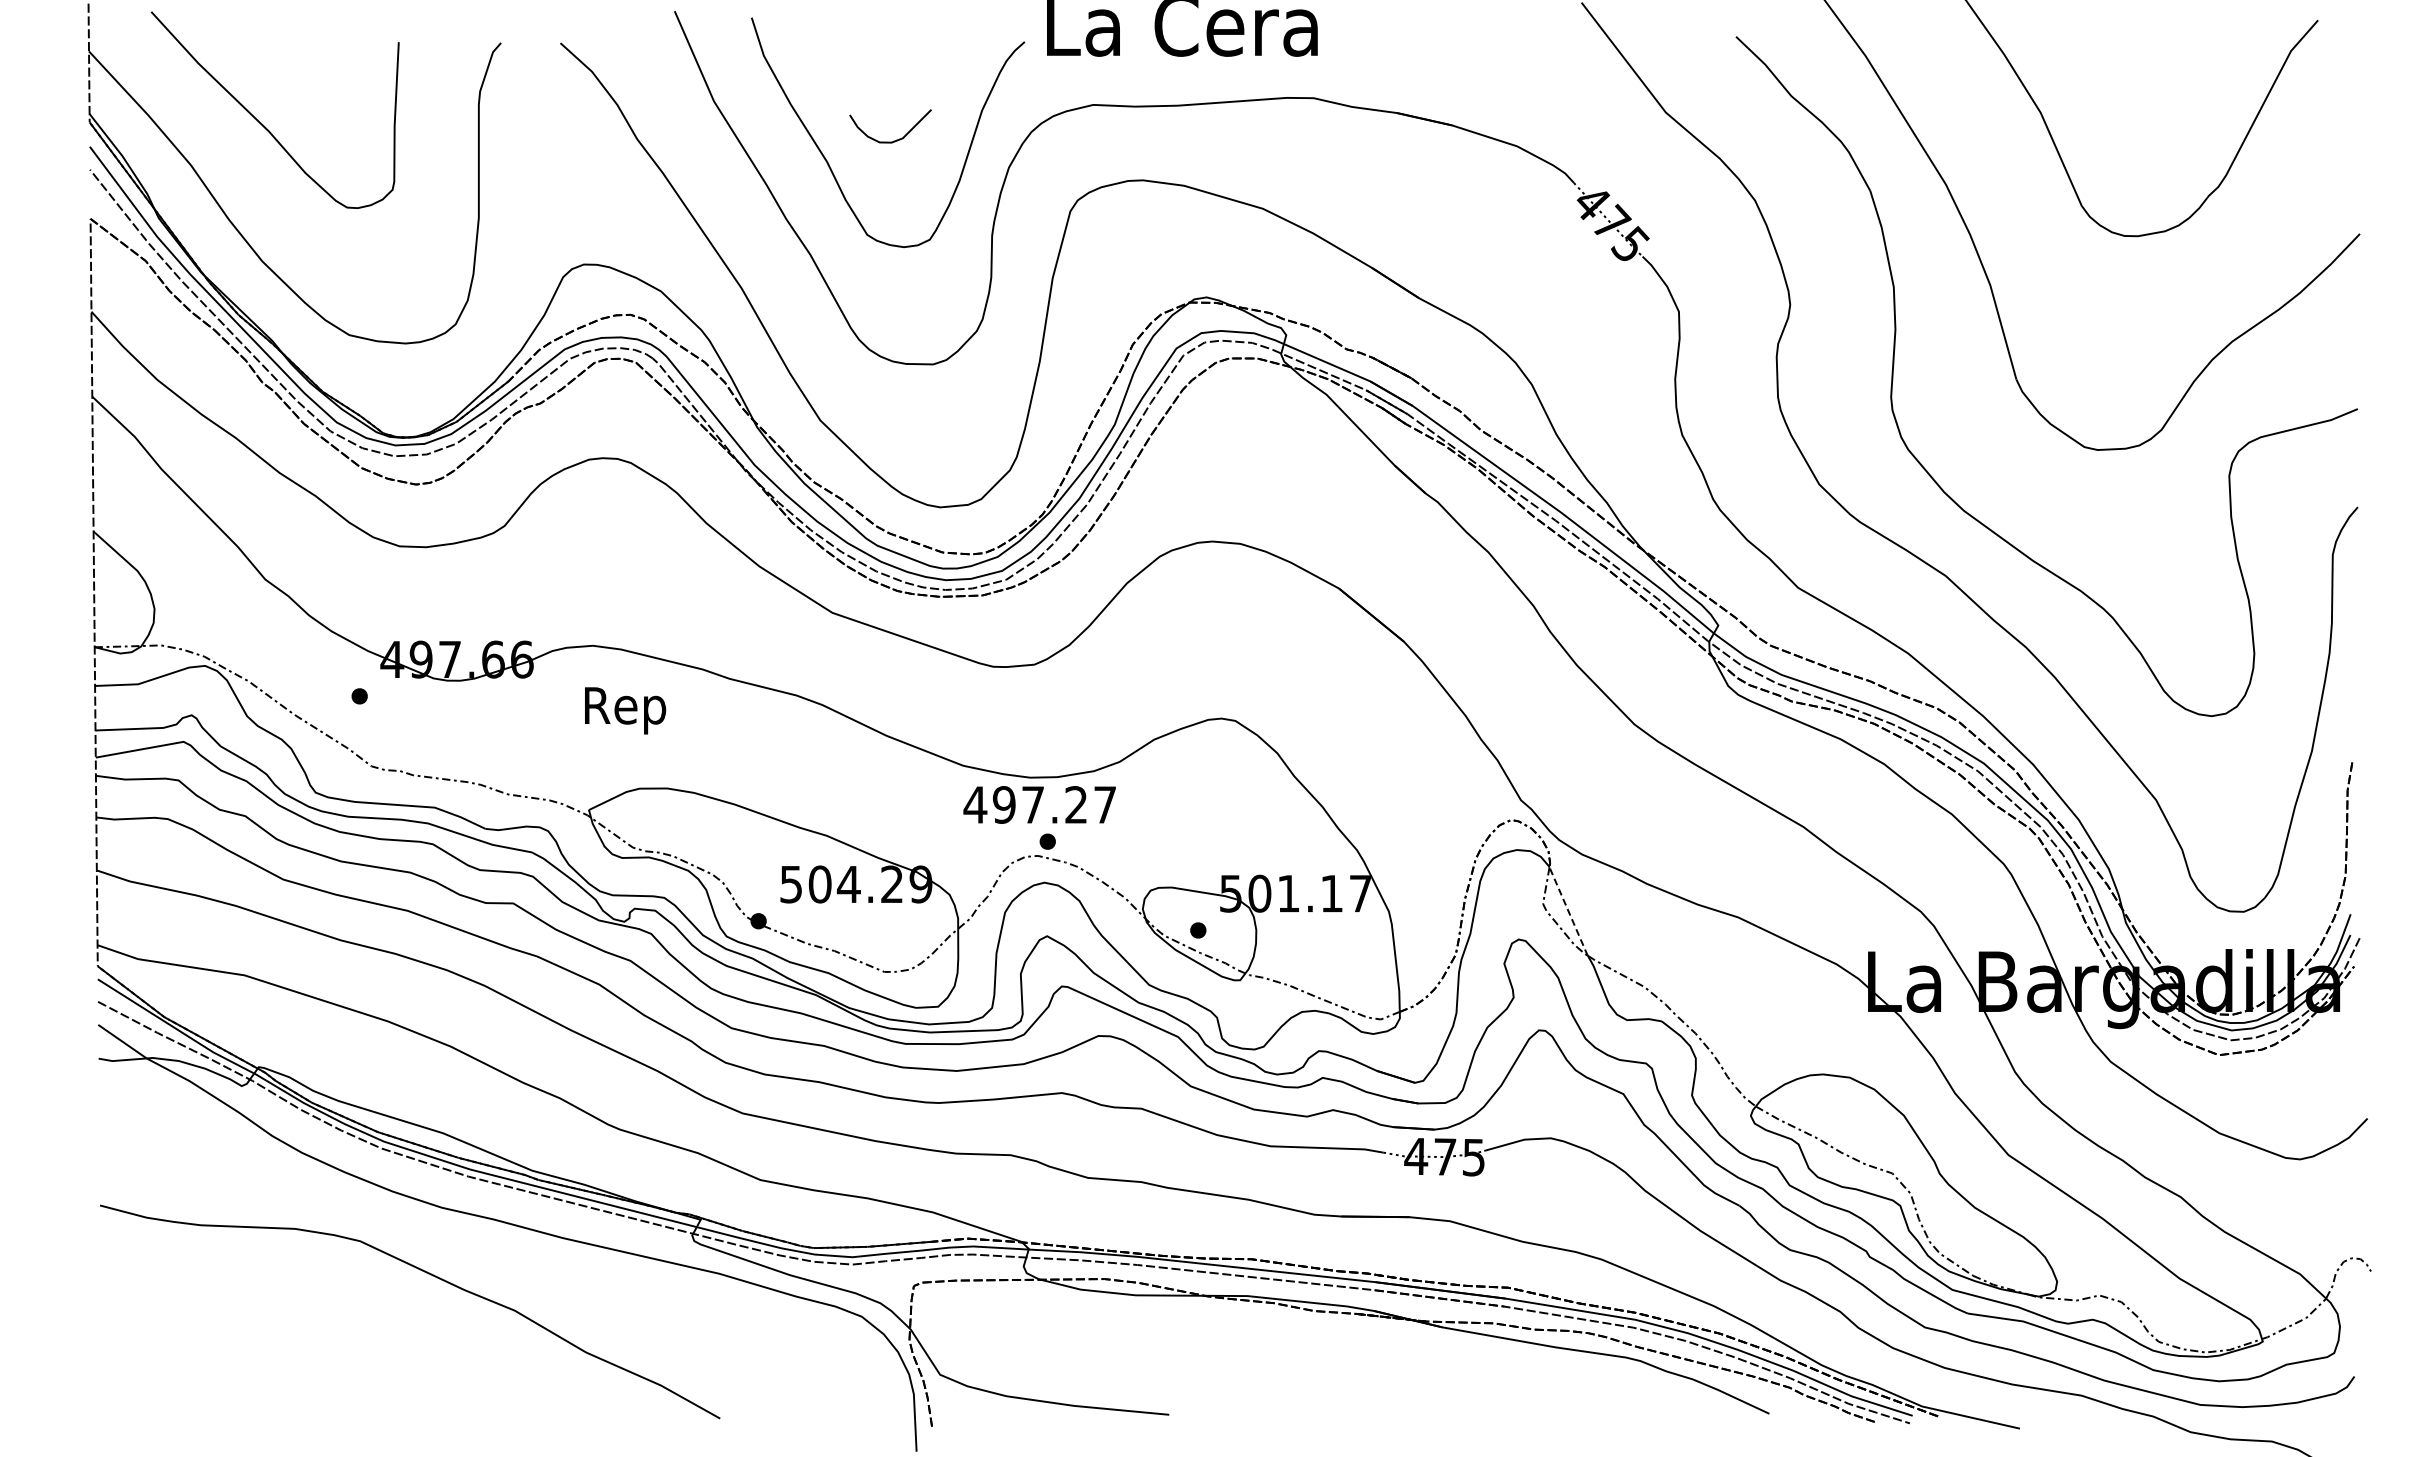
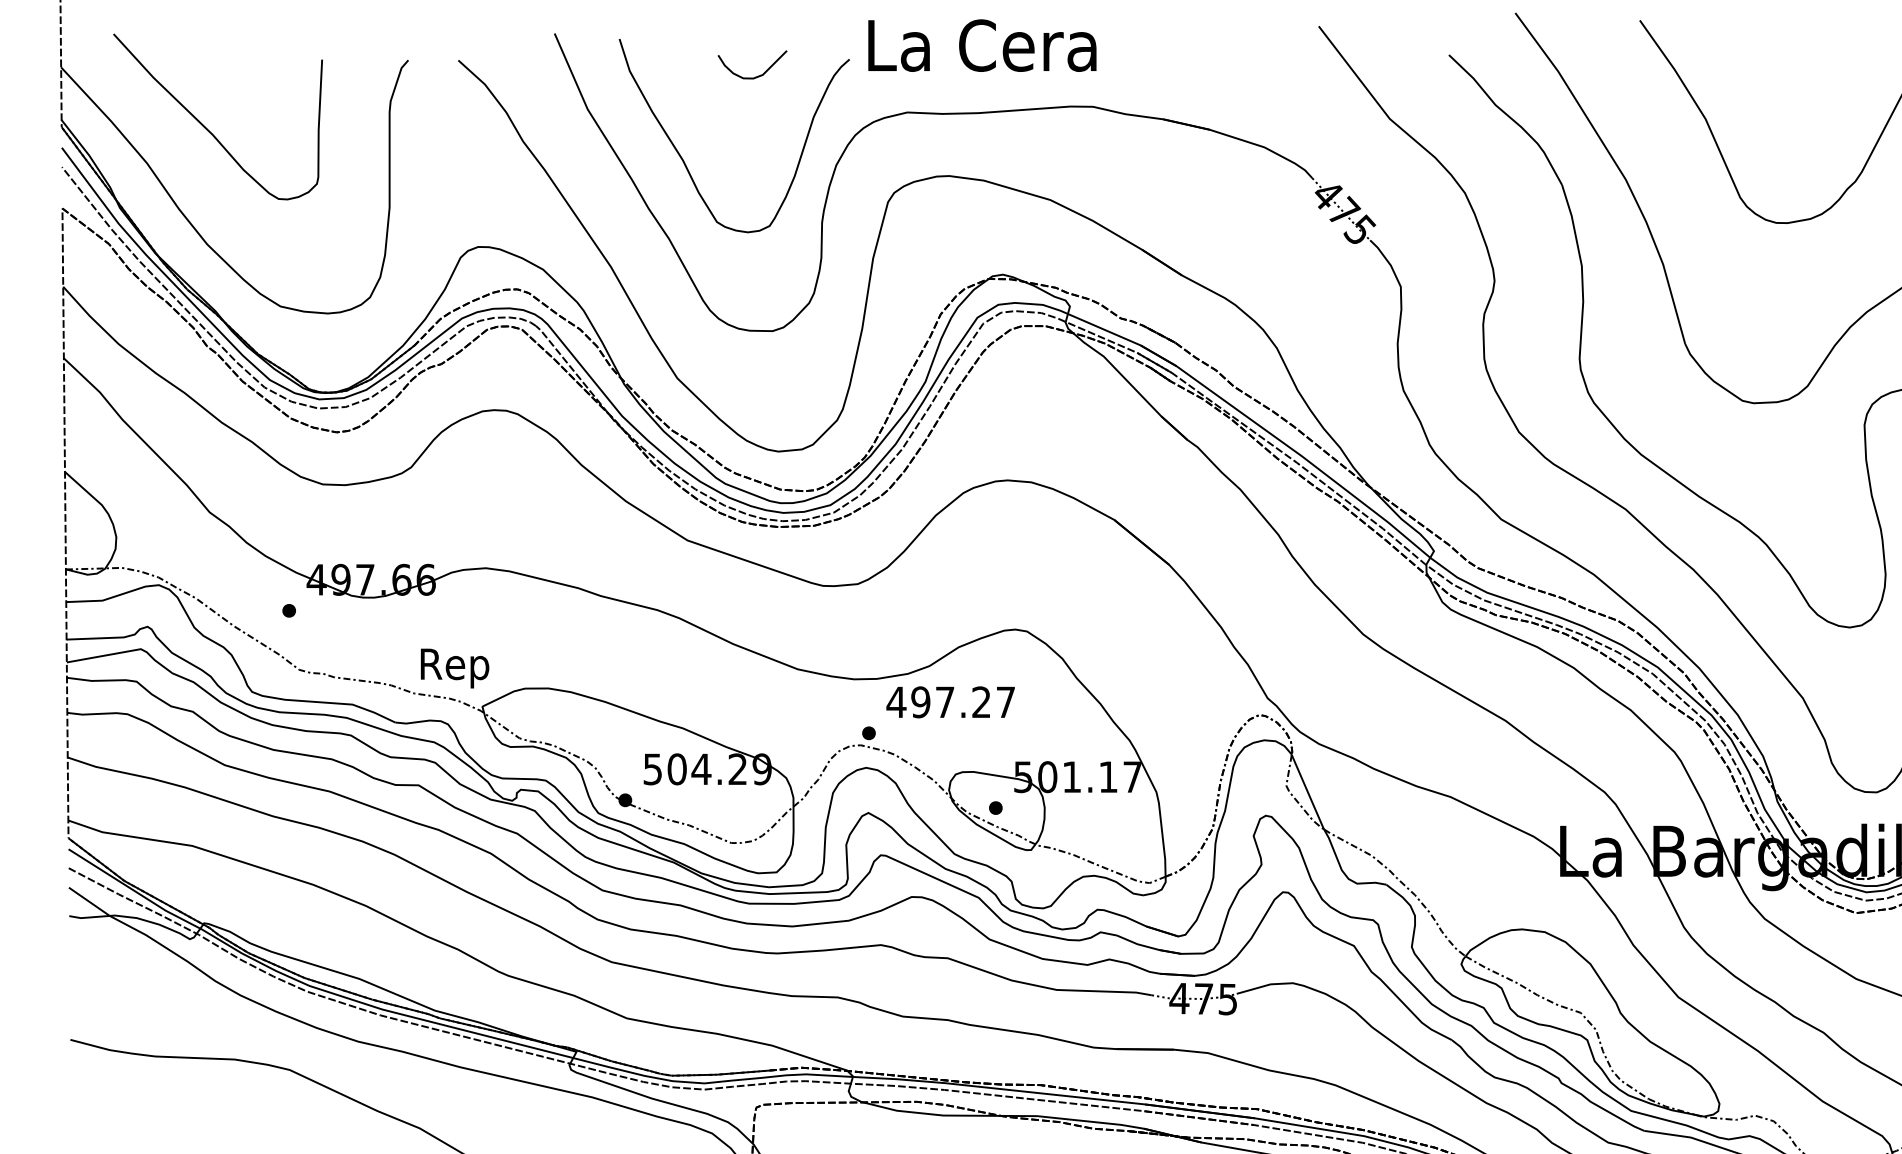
curve: (896, 139) -> (757, 75), moved
text: (625, 710) -> (455, 668), moved
text: (1039, 804) -> (950, 701), moved
line: (1568, 912) -> (1307, 792), dashed -> solid

